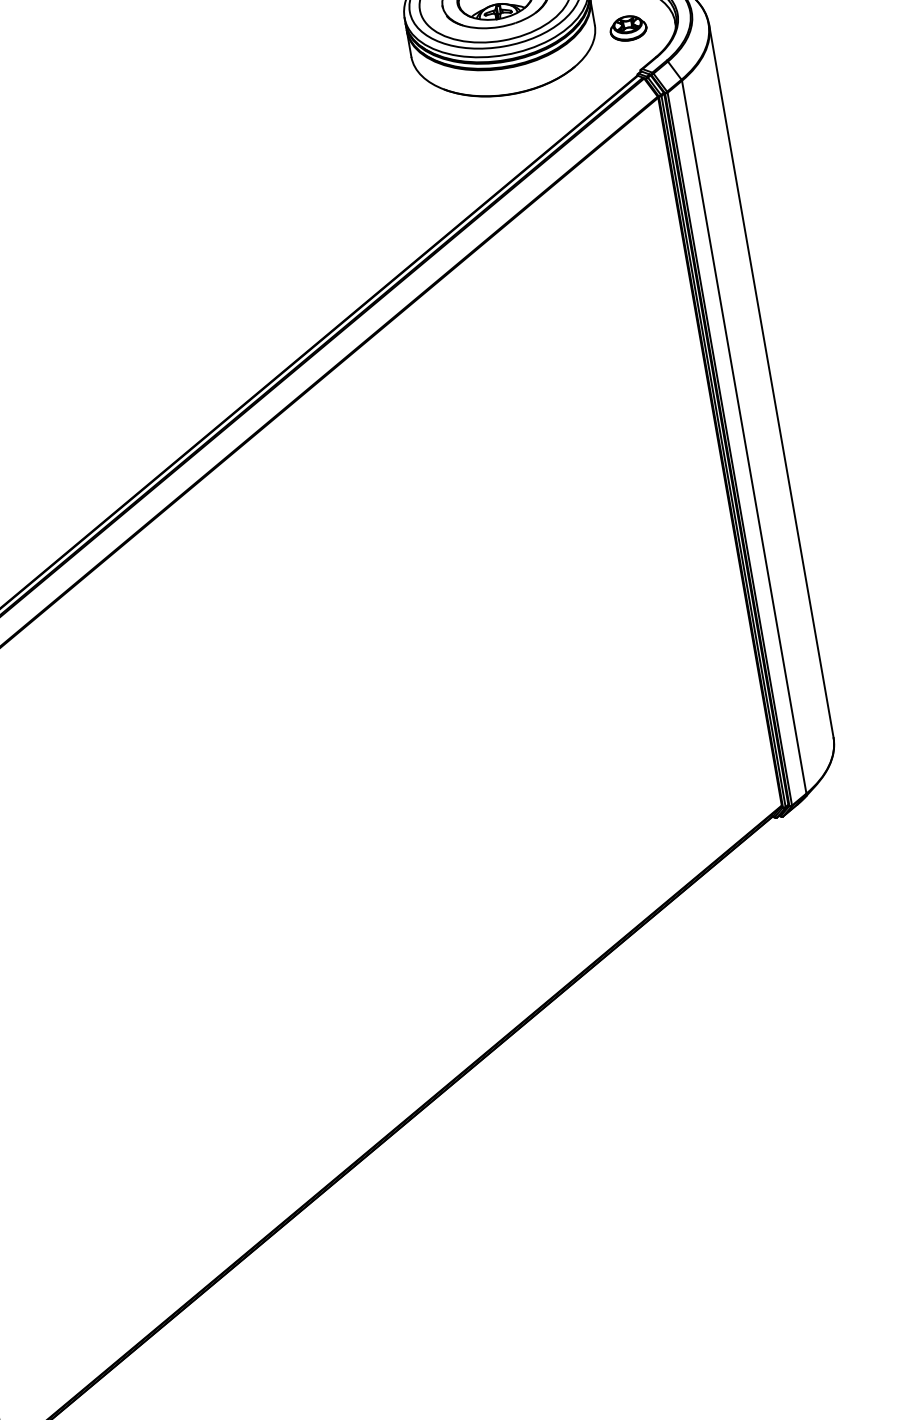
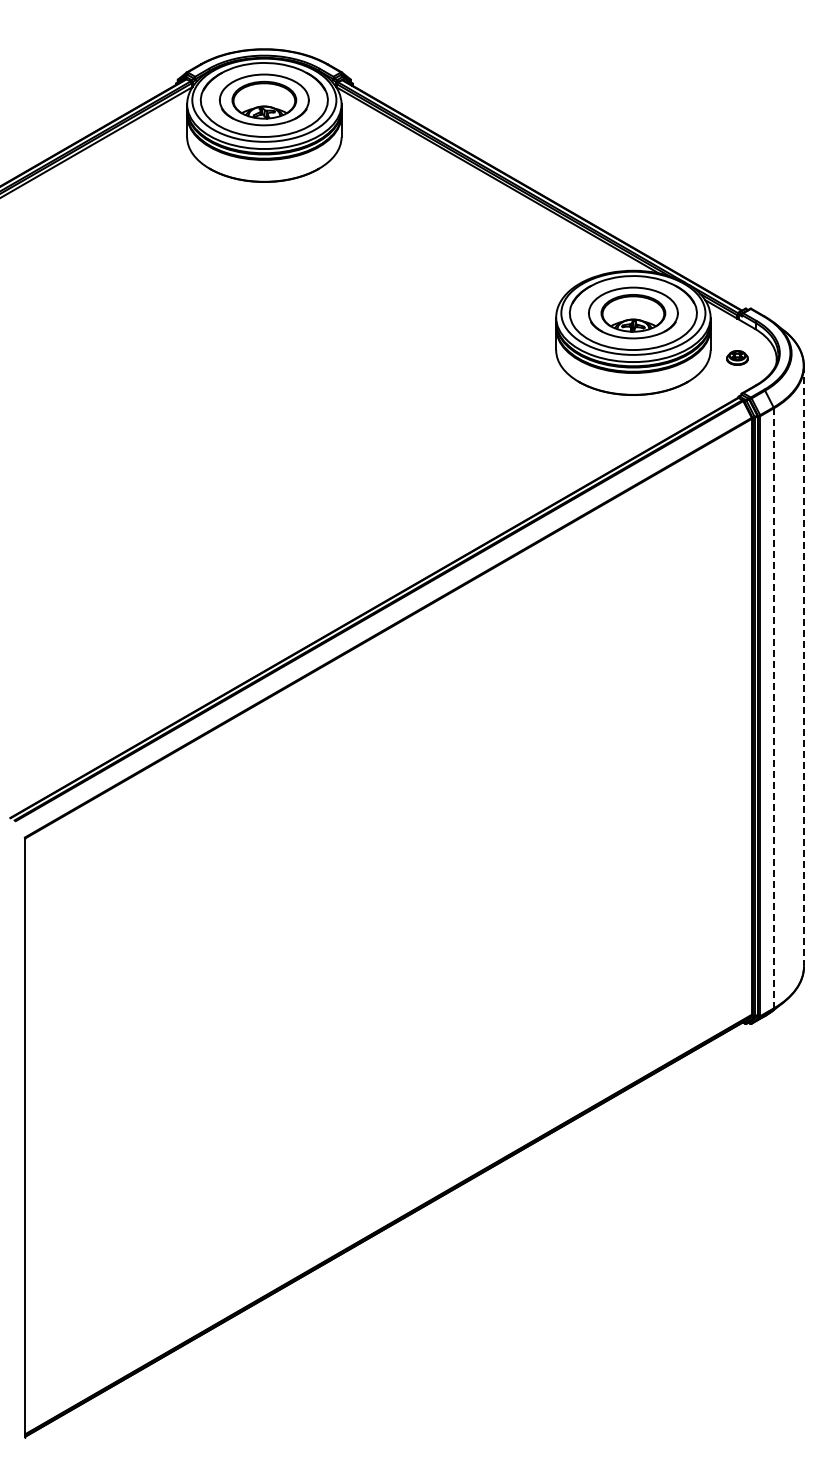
part: (628, 27) -> (737, 357), size x0.7
line: (771, 381) -> (804, 666), solid -> dashed
line: (743, 437) -> (773, 708), solid -> dashed

